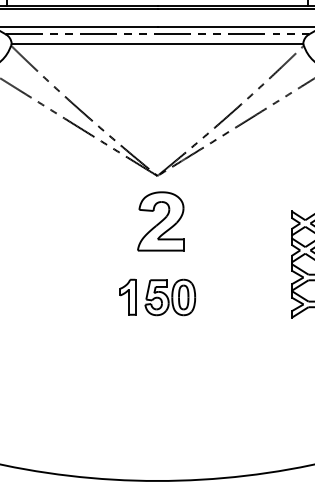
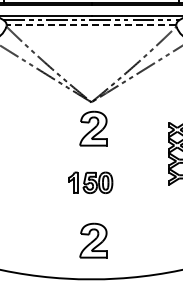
line: (157, 43) -> (91, 25), solid -> dashed
part: (157, 296) -> (90, 182), moved
part: (160, 413) -> (93, 240), added

